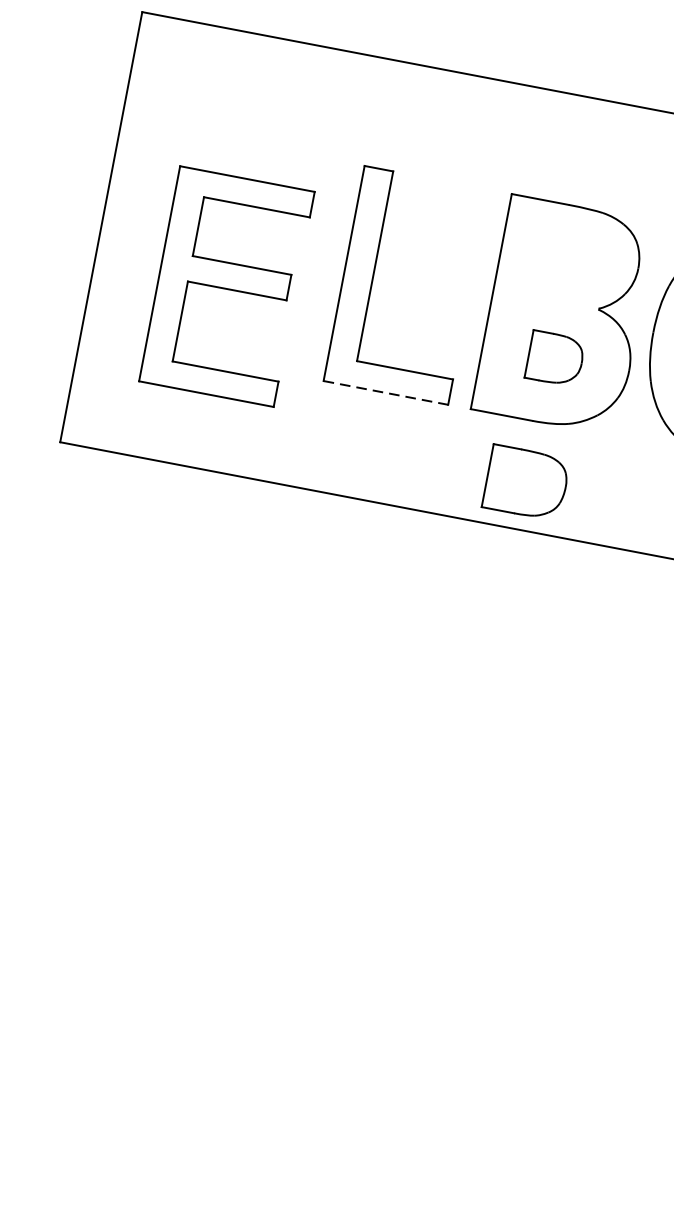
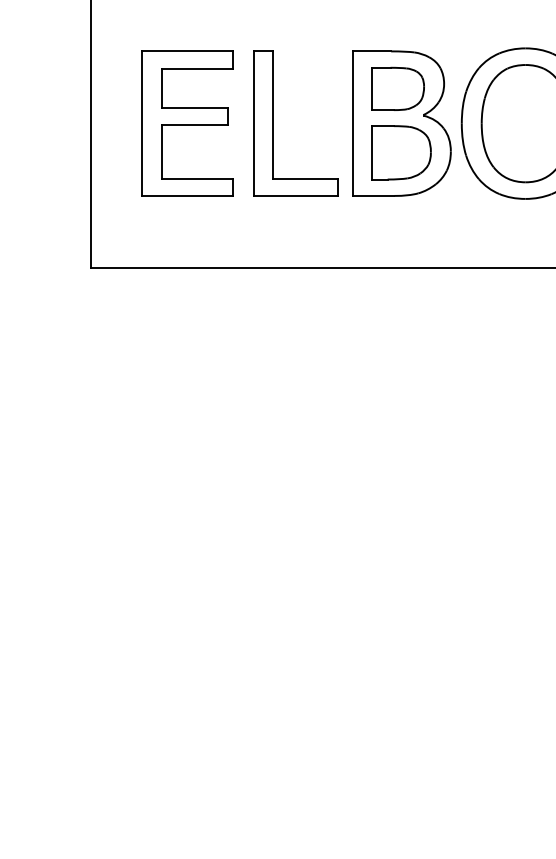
part: (226, 286) -> (187, 123), moved
part: (555, 358) -> (401, 152), size x1.67
line: (385, 392) -> (295, 195), dashed -> solid
part: (525, 482) -> (397, 88), moved

